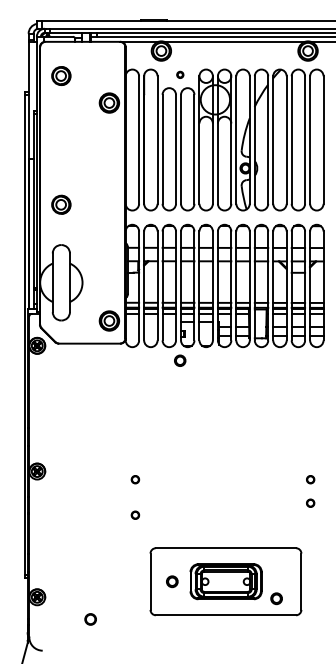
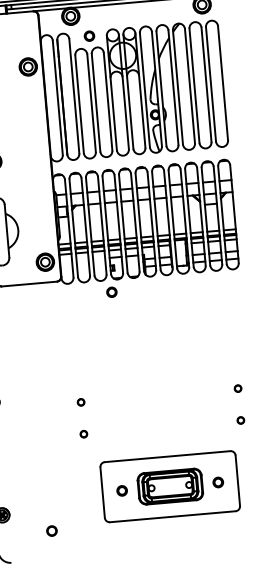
part: (180, 74) -> (89, 35), size x1.67
part: (310, 502) -> (240, 419), moved
part: (276, 598) -> (218, 482), moved

